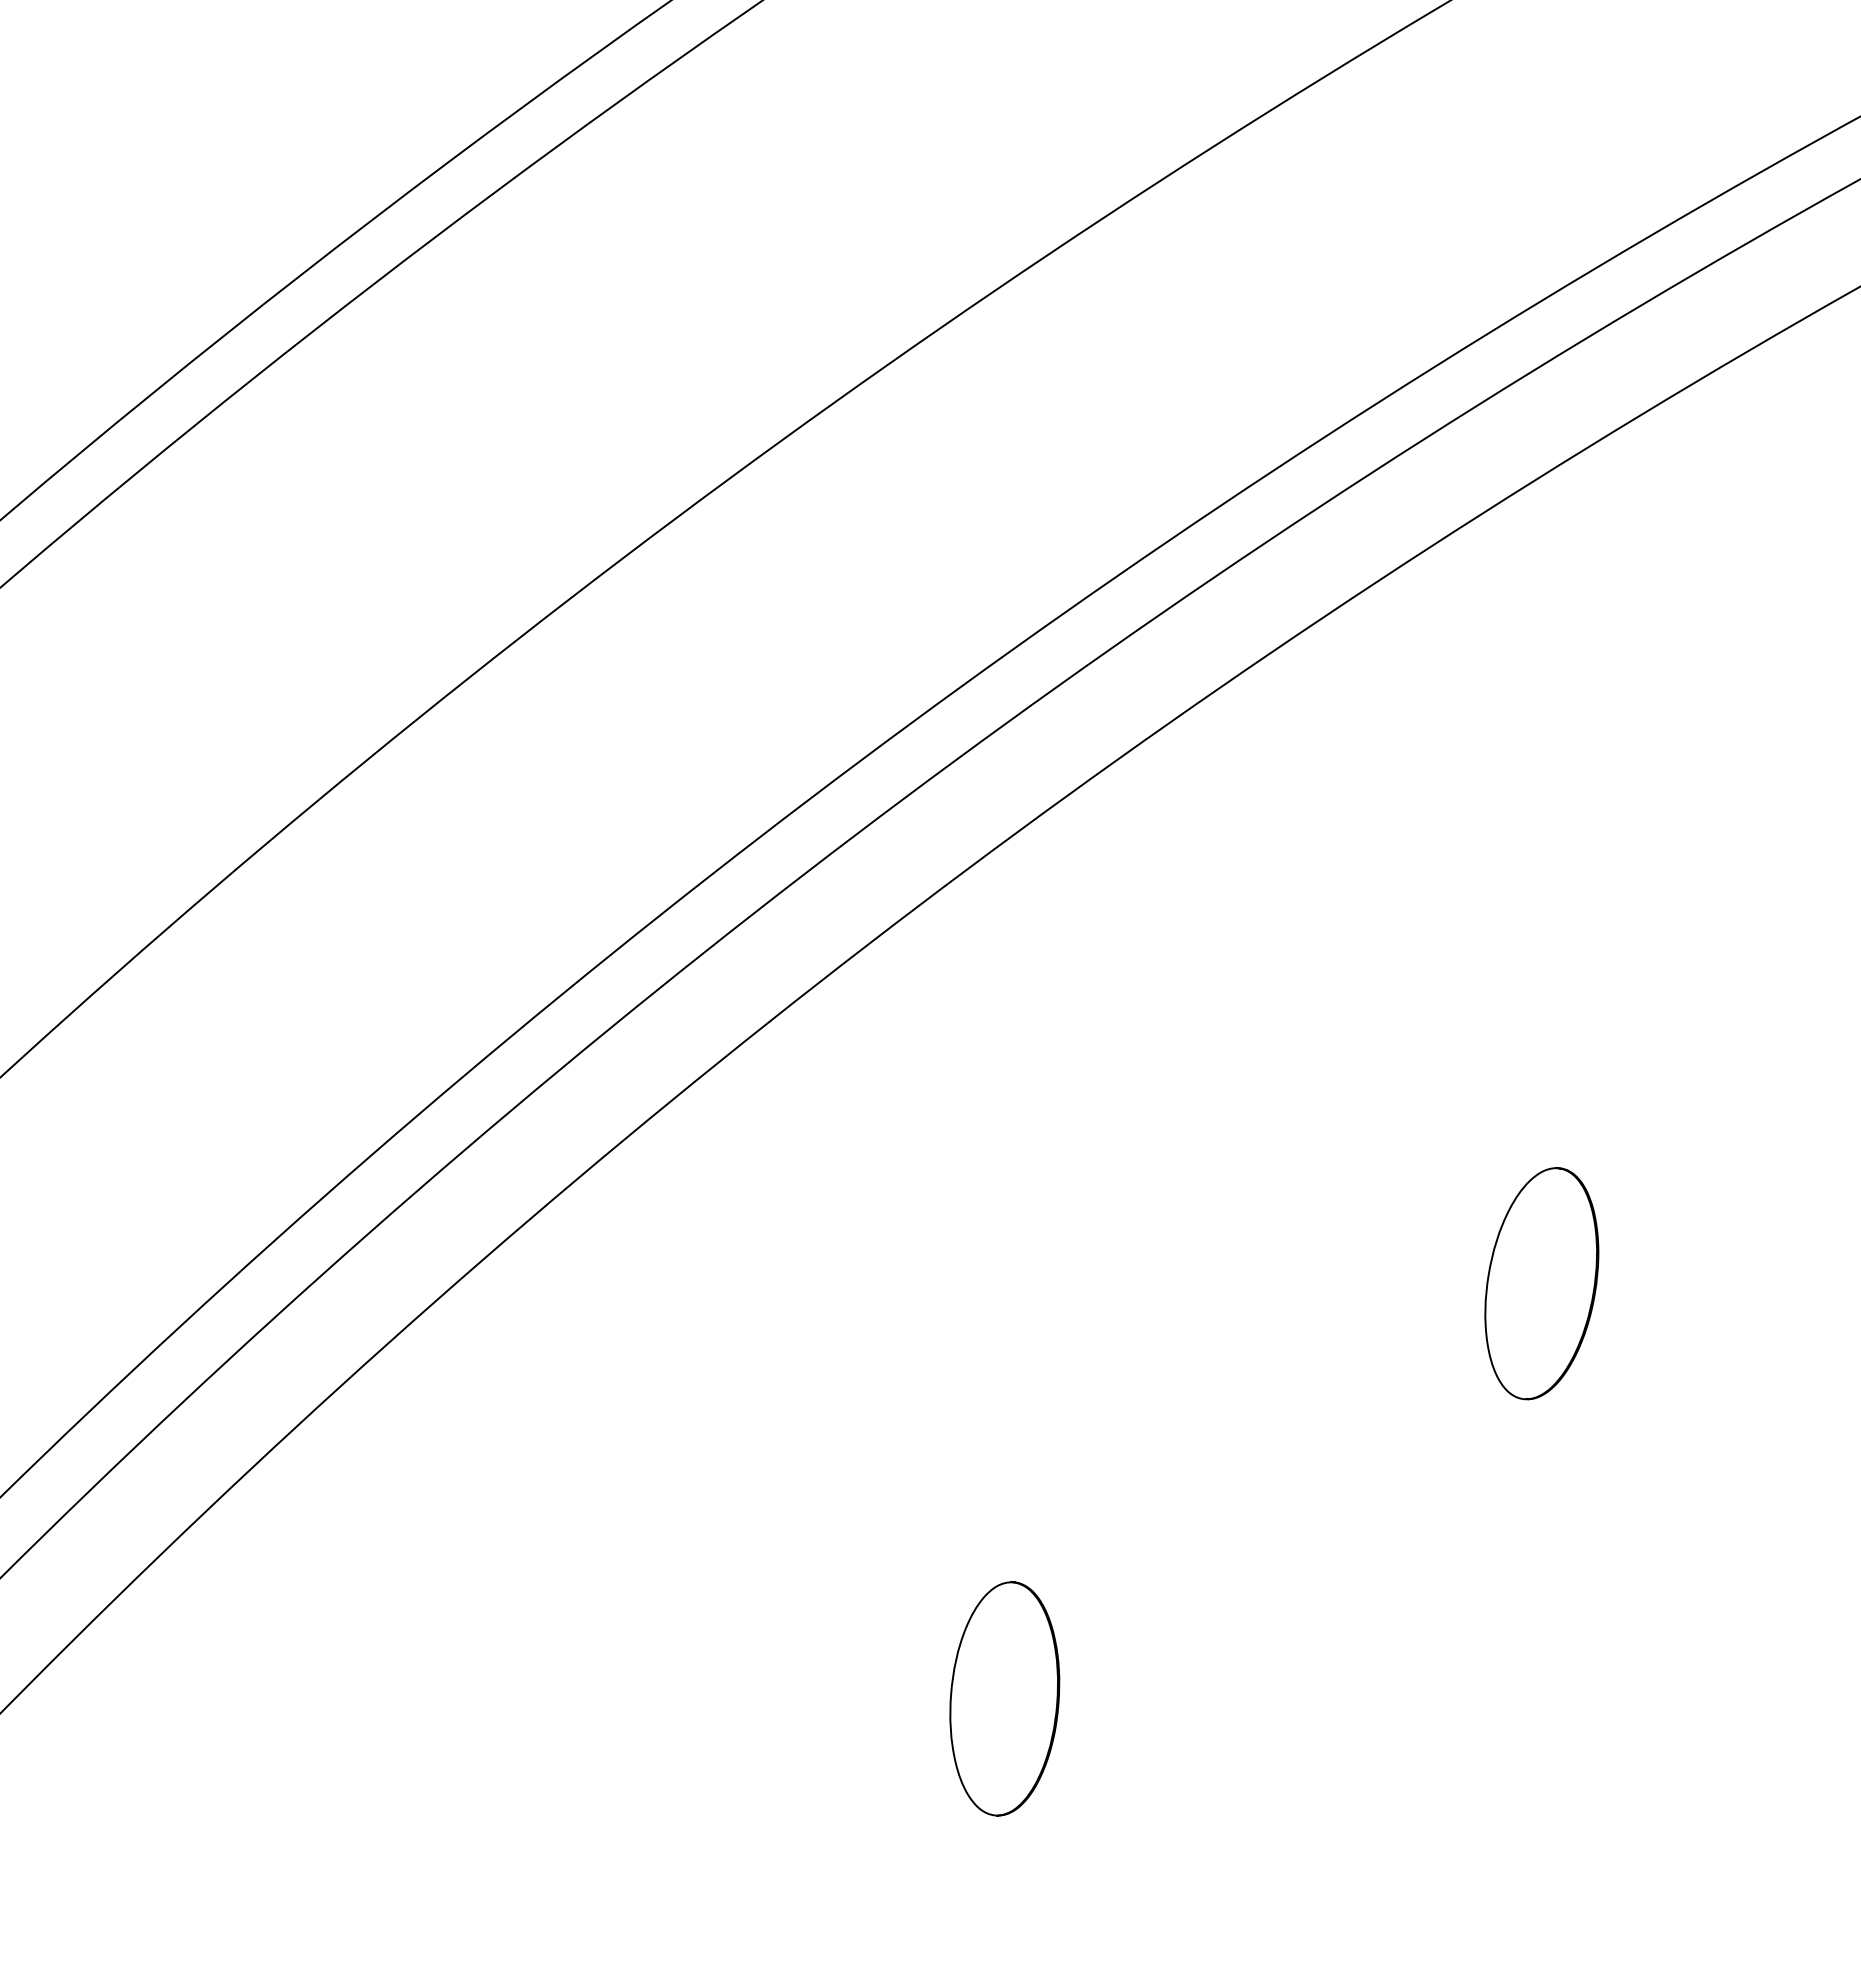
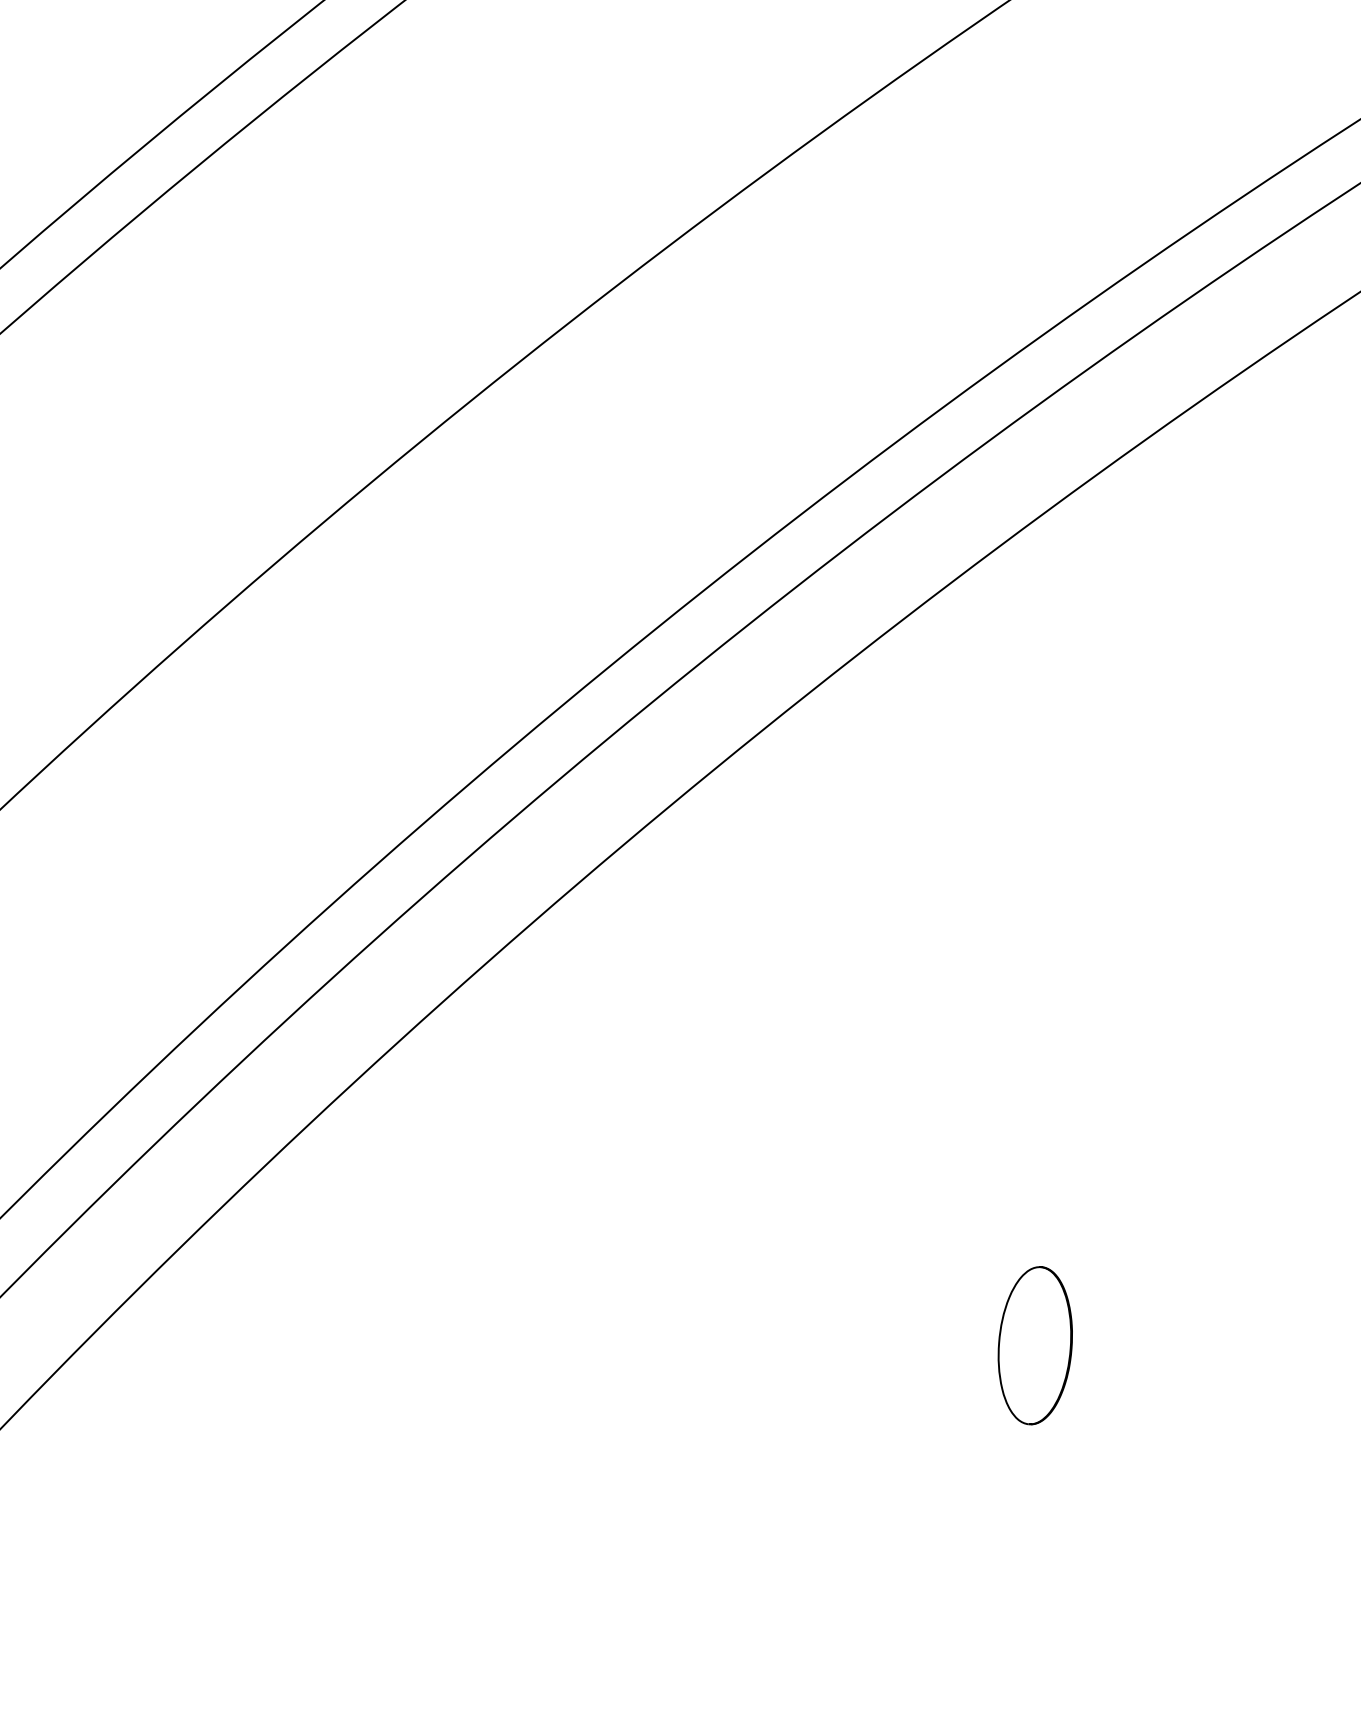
part: (1004, 1698) -> (1034, 1345), size x0.7

